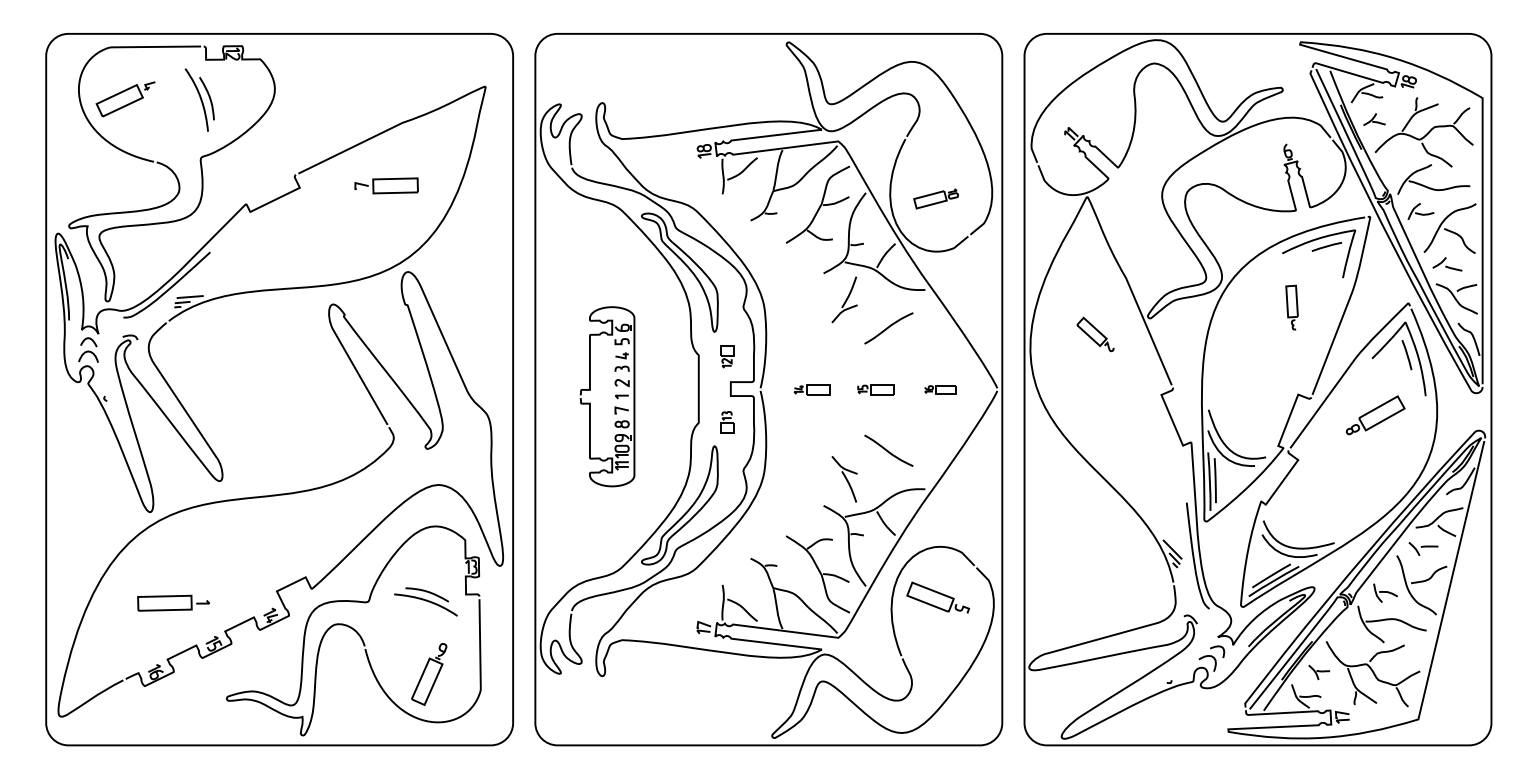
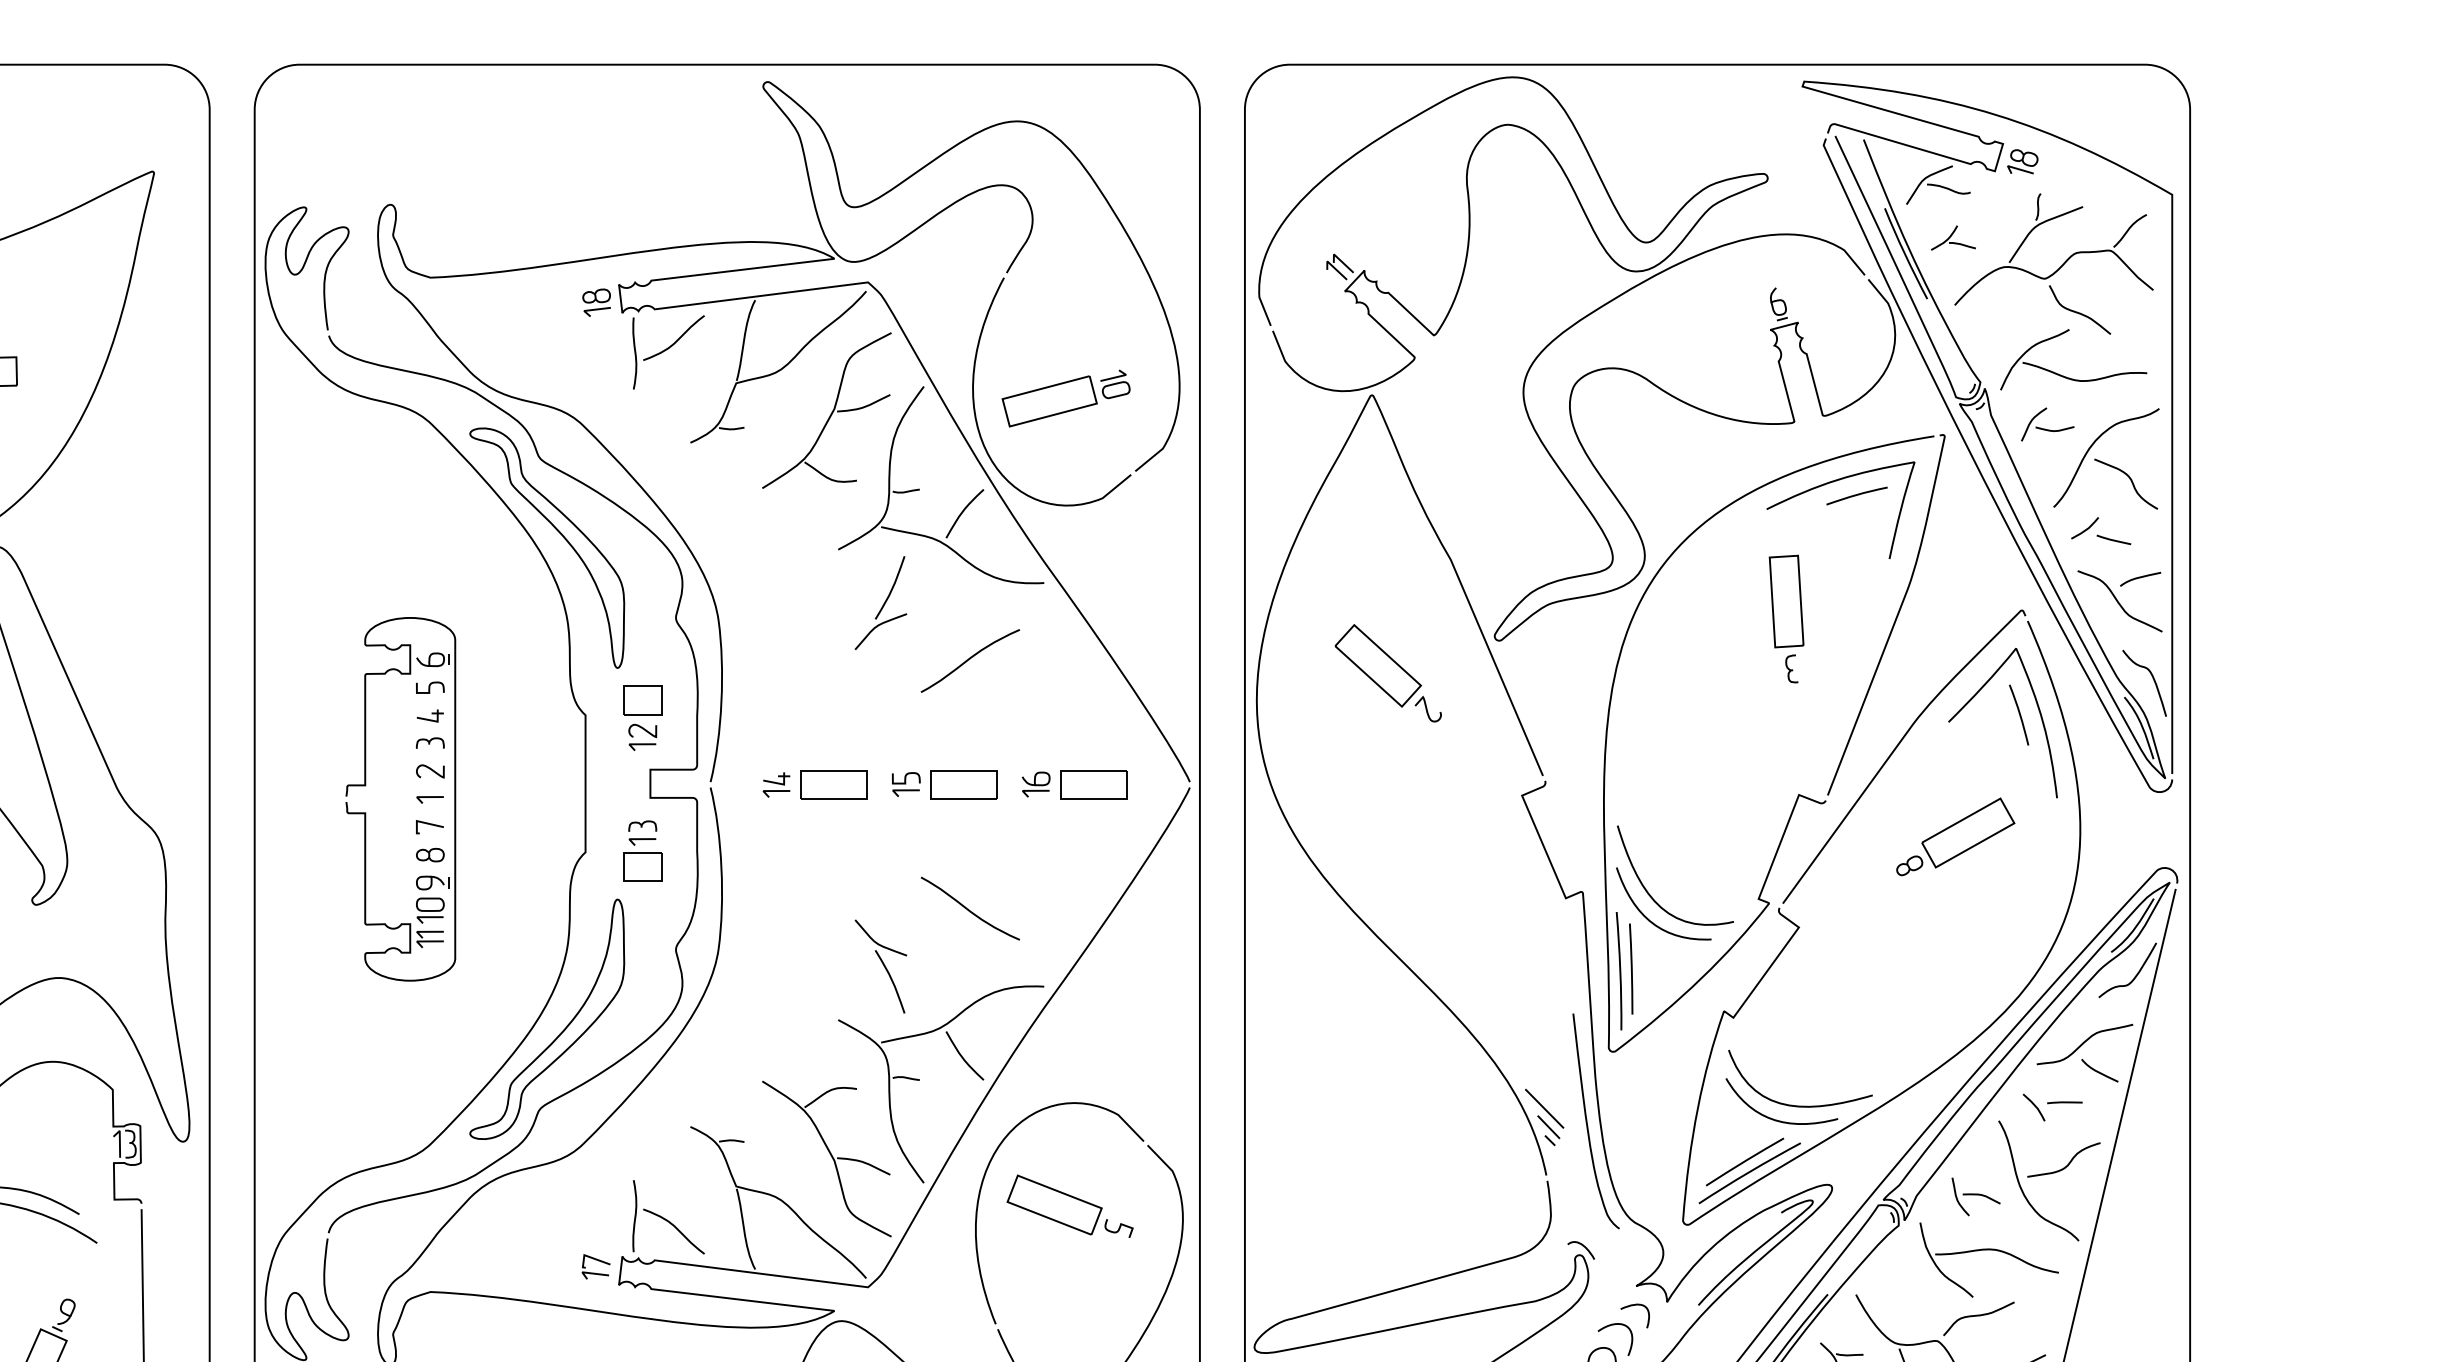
part: (935, 198) -> (1064, 397), size x1.43
part: (1291, 307) -> (1785, 618), size x1.43
part: (1095, 334) -> (1388, 673), size x1.43
part: (726, 356) -> (641, 717), size x1.43
part: (812, 389) -> (815, 784), size x1.43
part: (875, 389) -> (943, 784), size x1.43
part: (940, 389) -> (1074, 784), size x1.67
part: (726, 421) -> (641, 849), size x1.43

